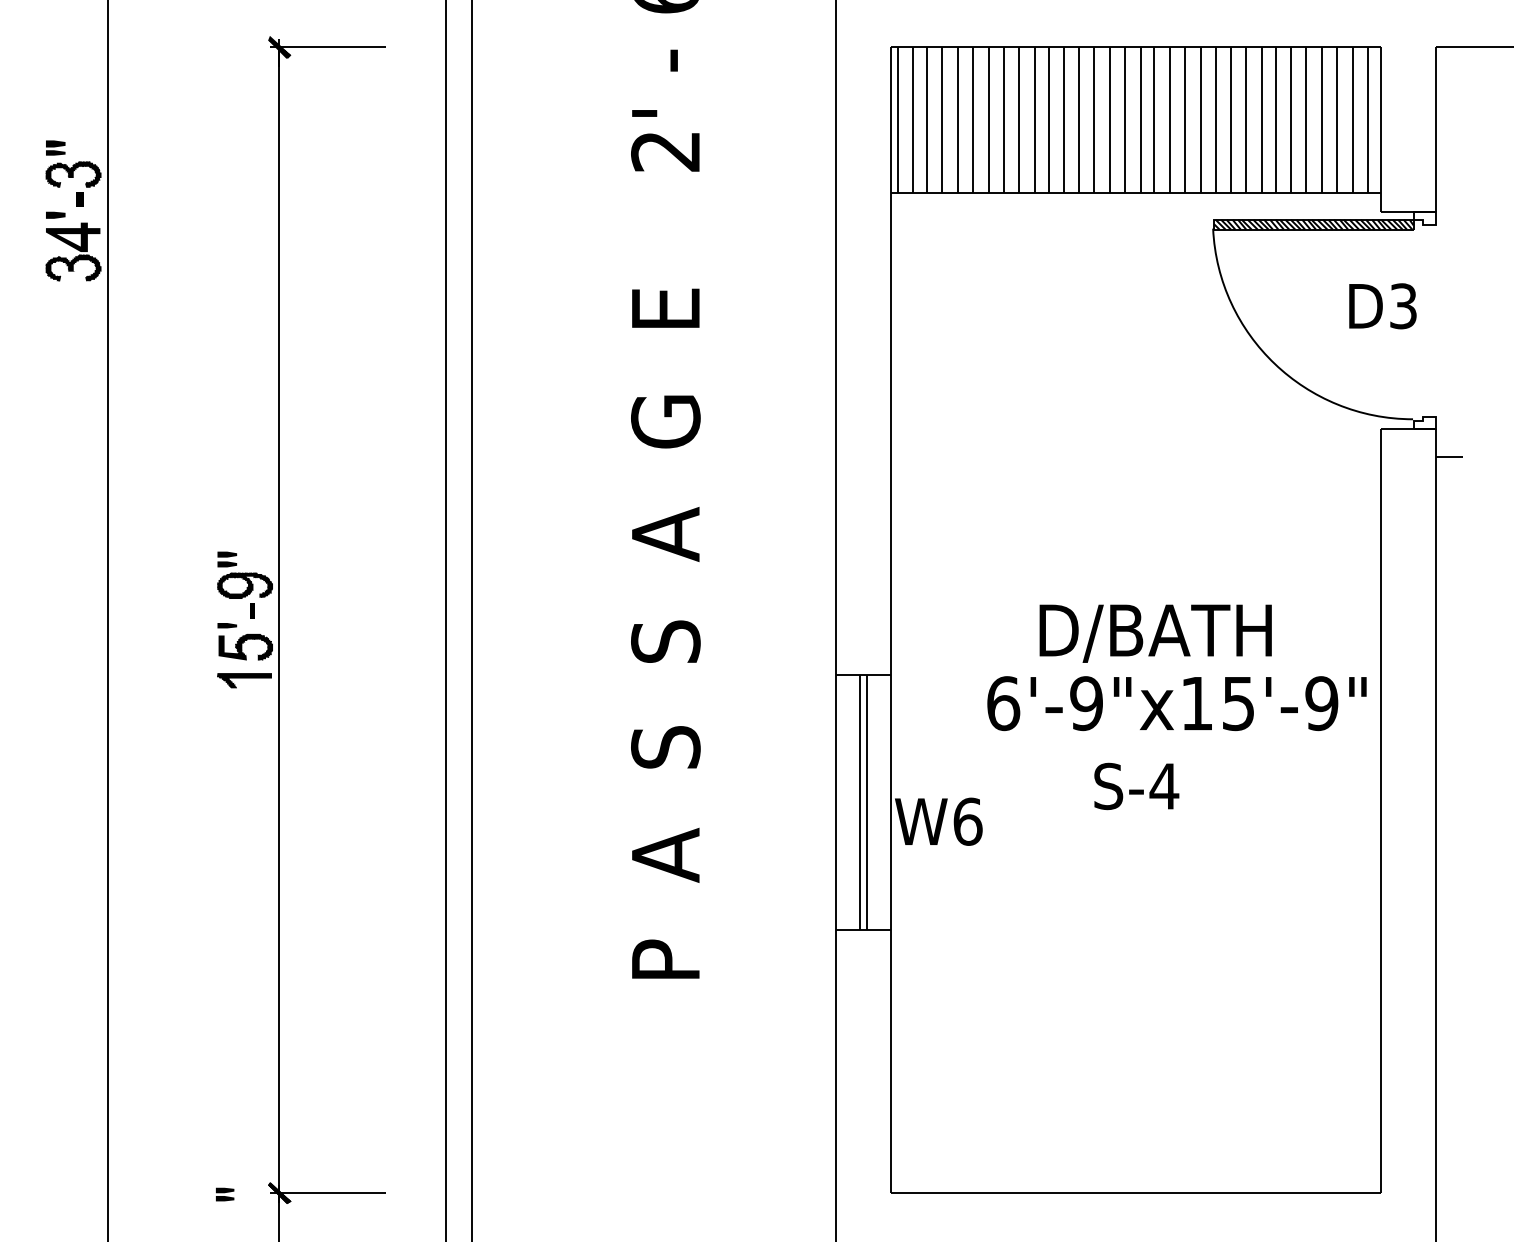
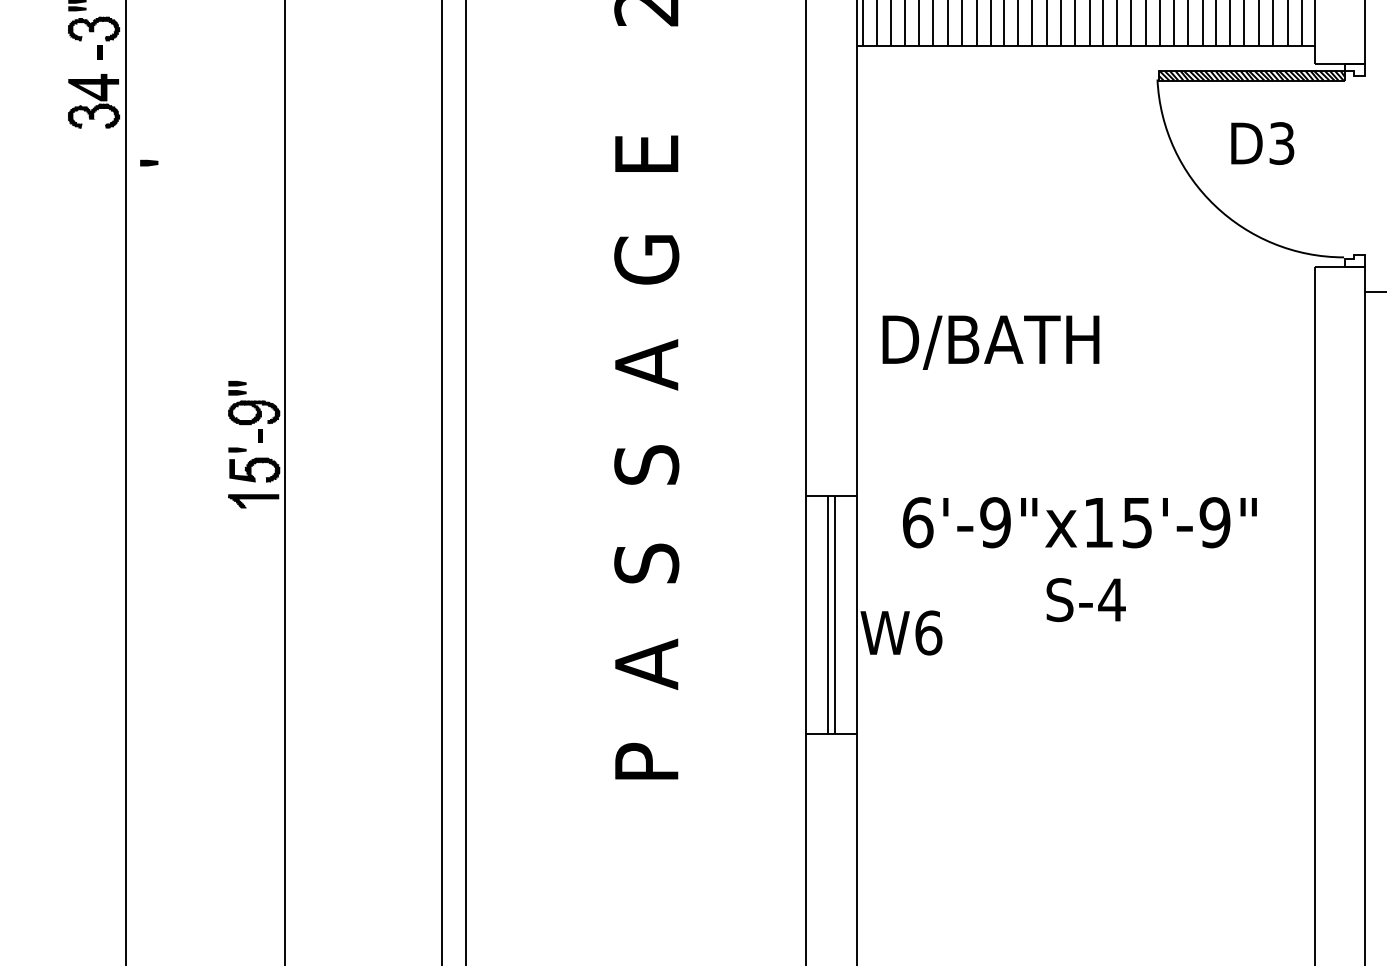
part: (55, 214) -> (149, 162), moved
text: (1382, 306) -> (1262, 143), moved
text: (1155, 633) -> (990, 342), moved
text: (1176, 703) -> (1079, 522), moved

